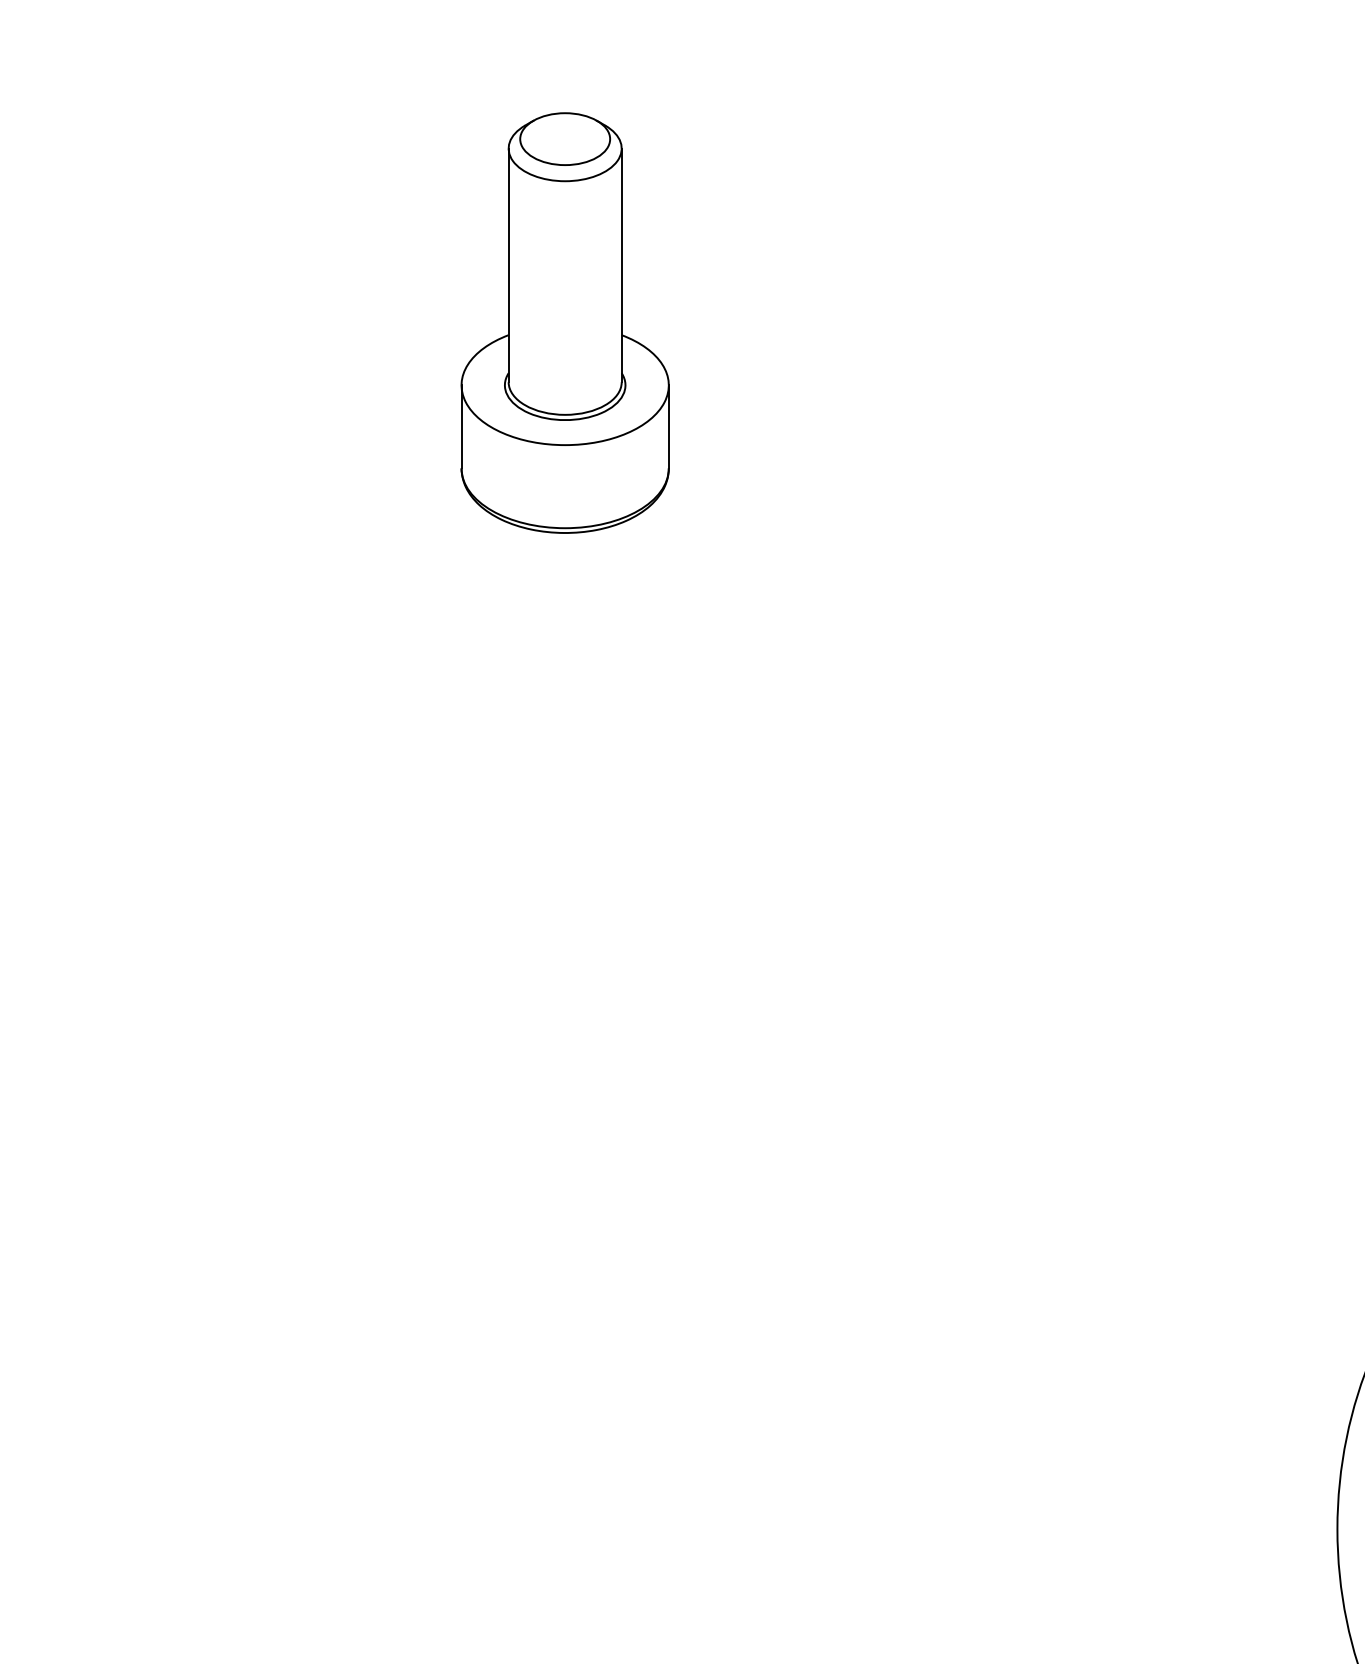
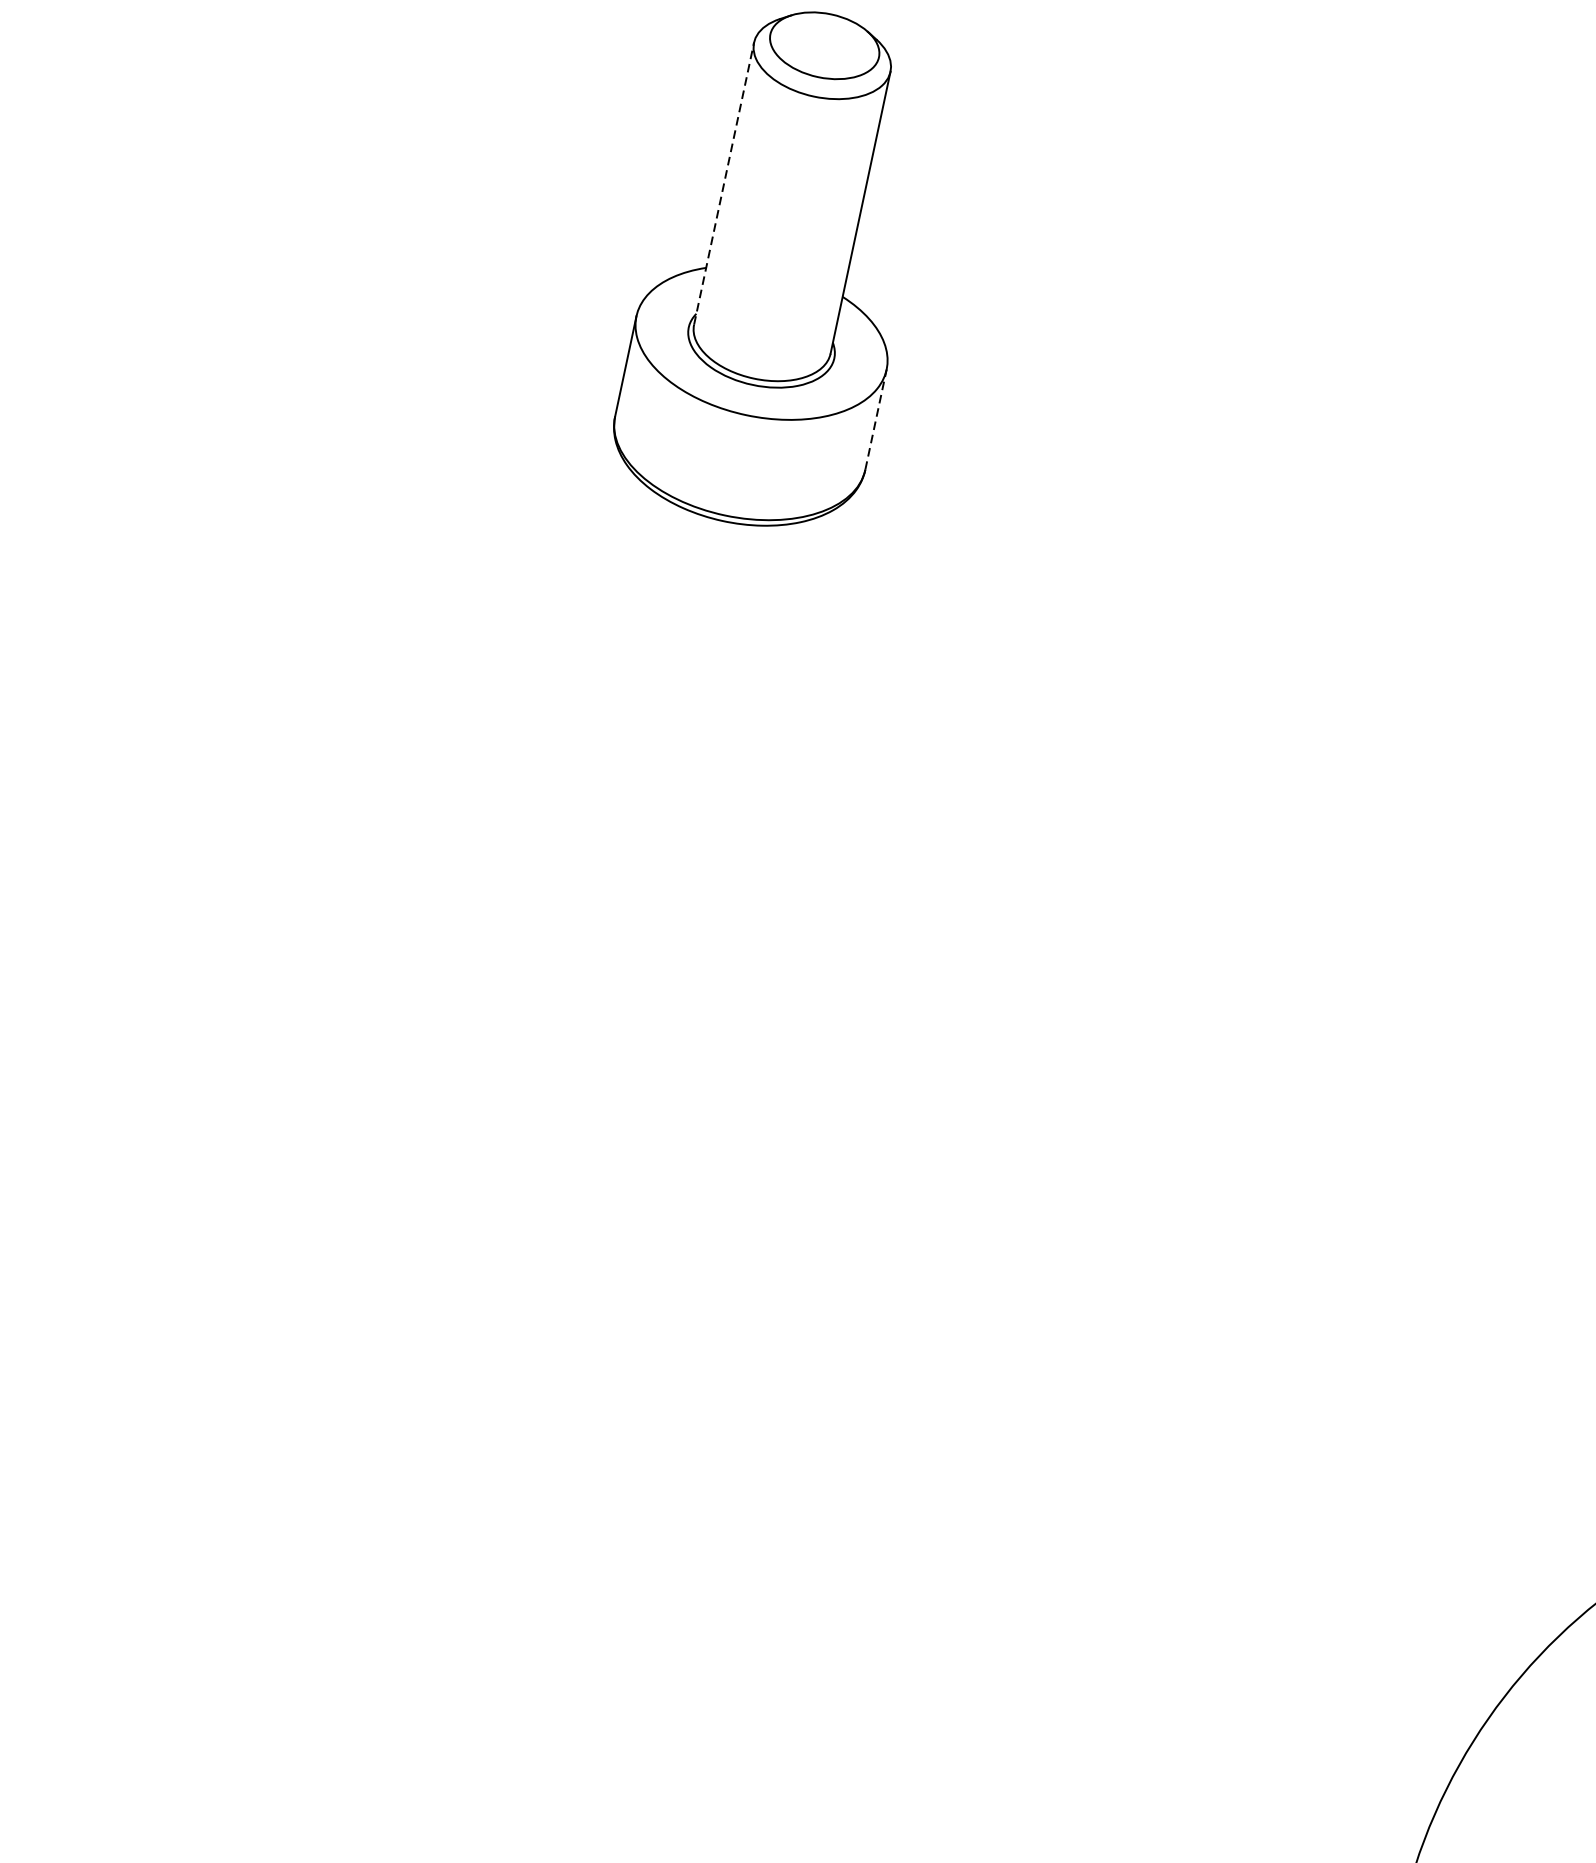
line: (508, 265) -> (723, 183), solid -> dashed
line: (668, 426) -> (875, 419), solid -> dashed

